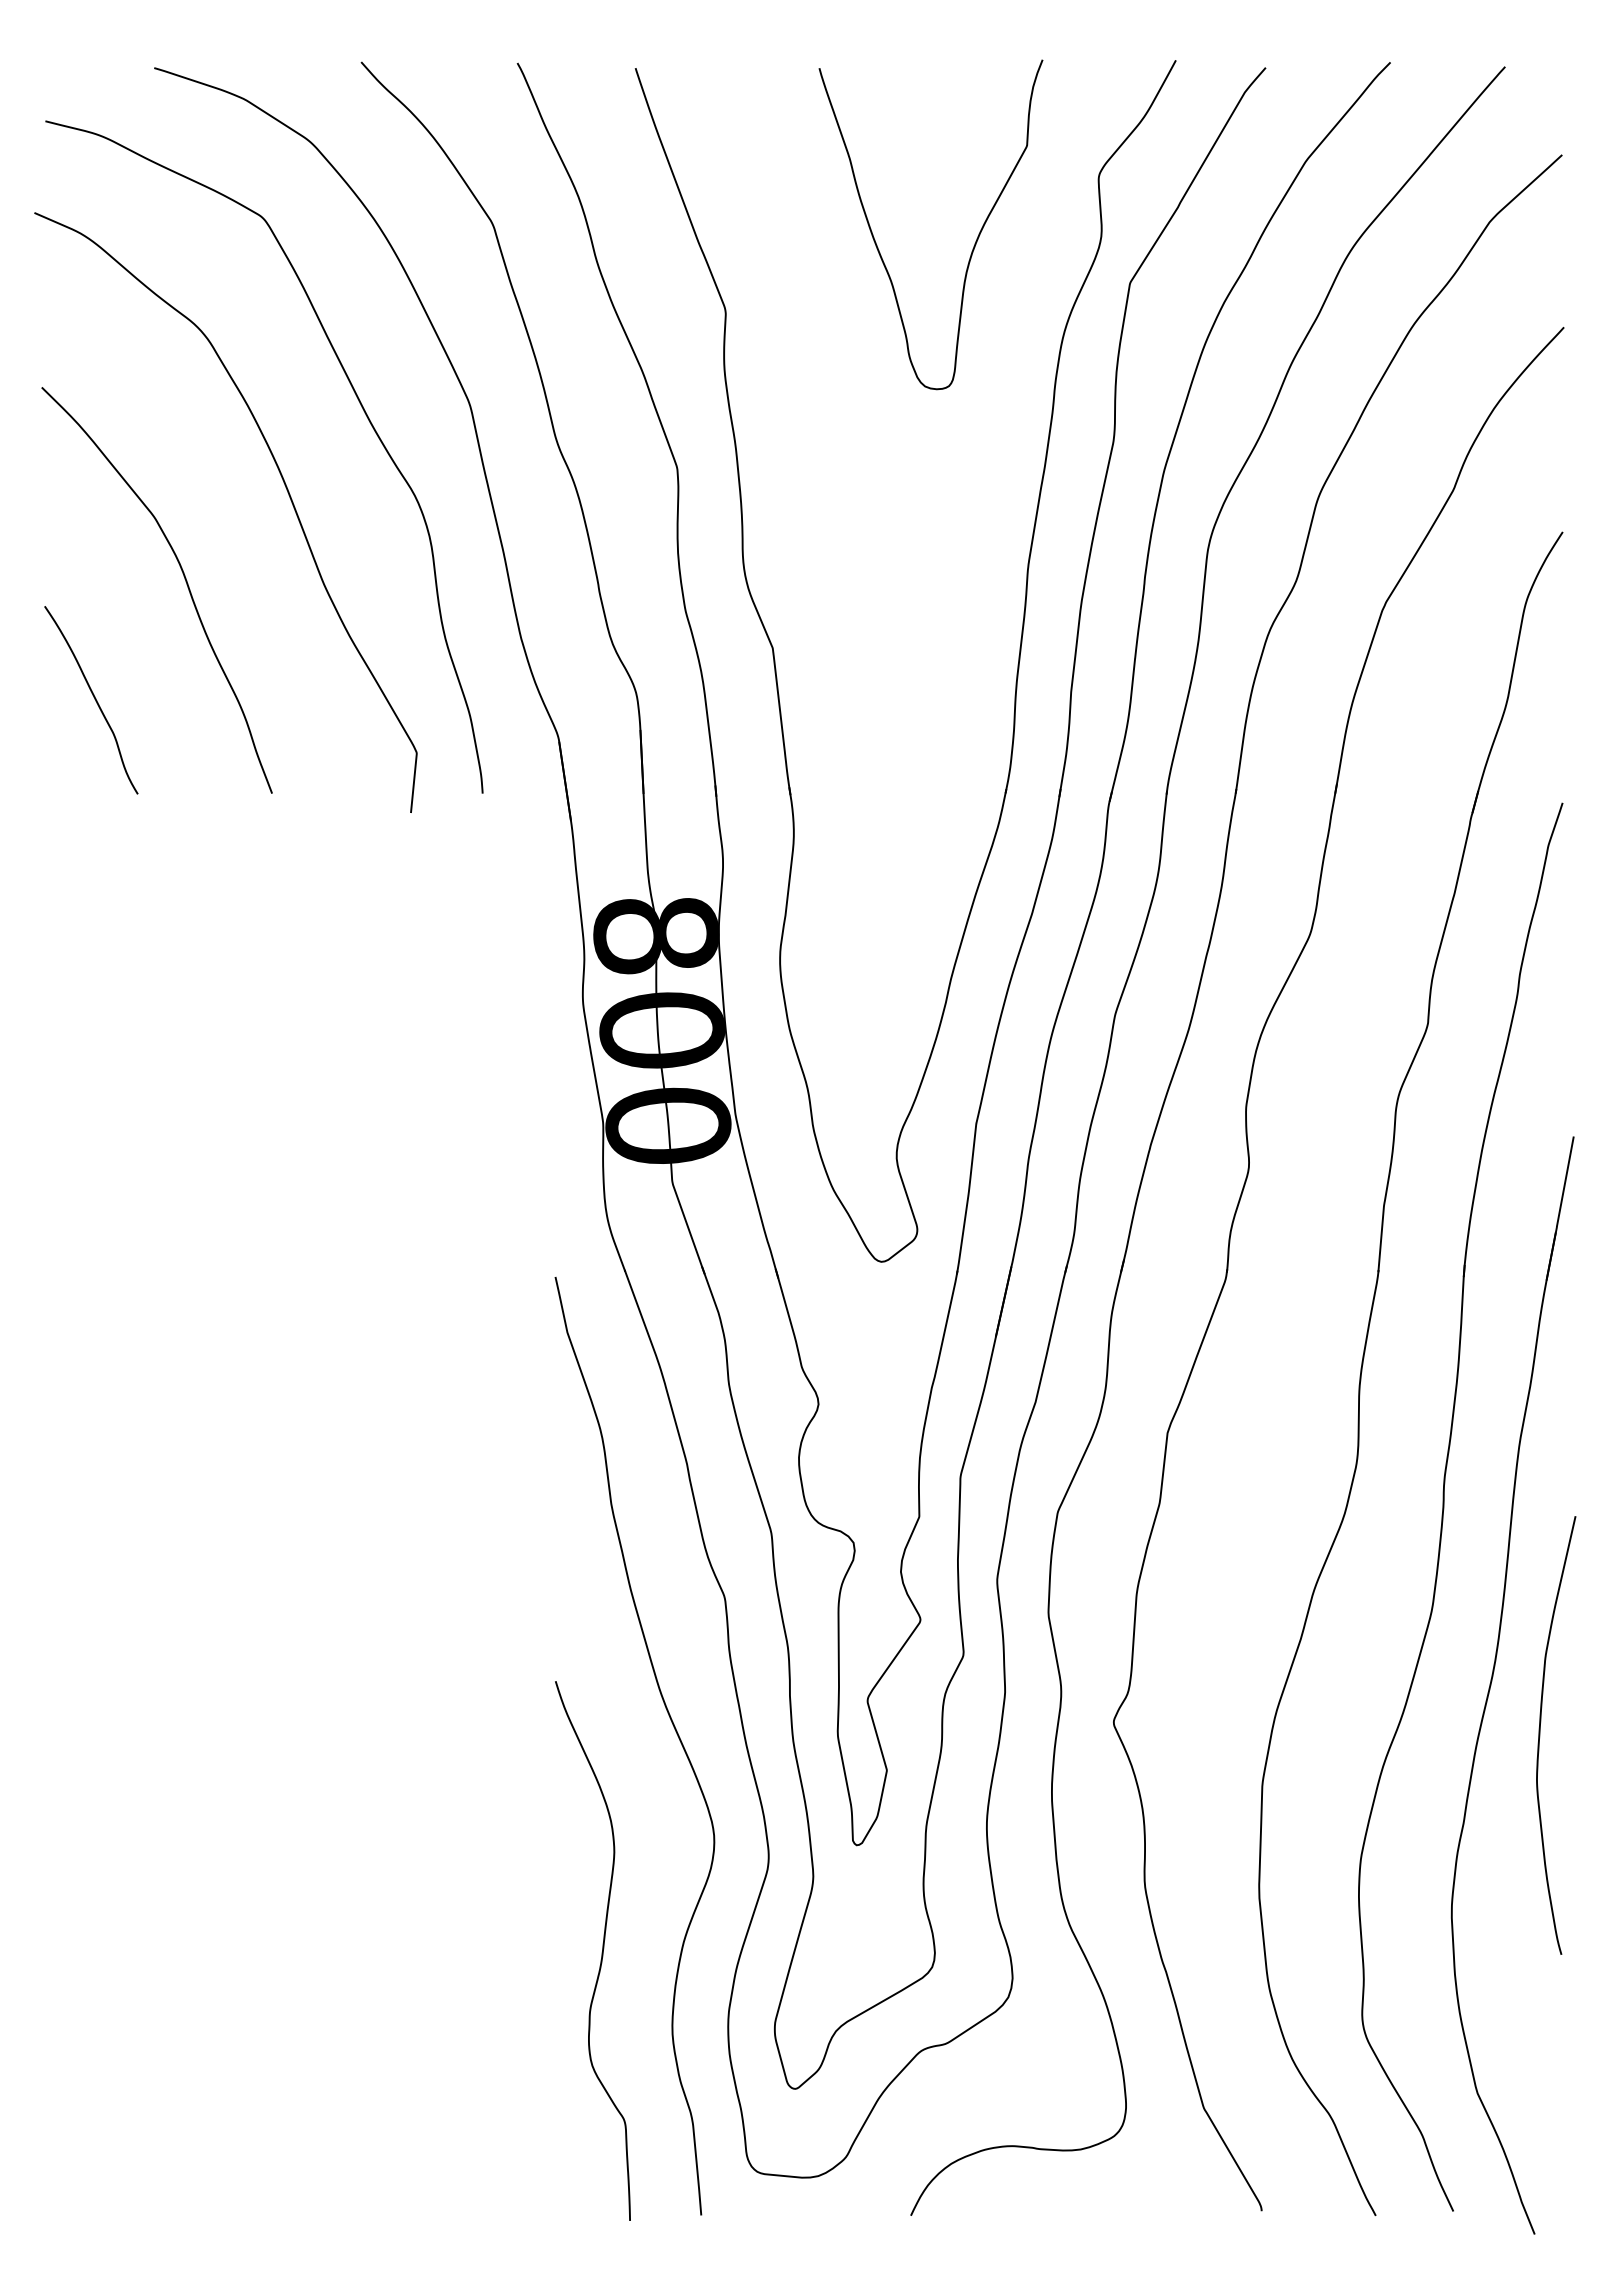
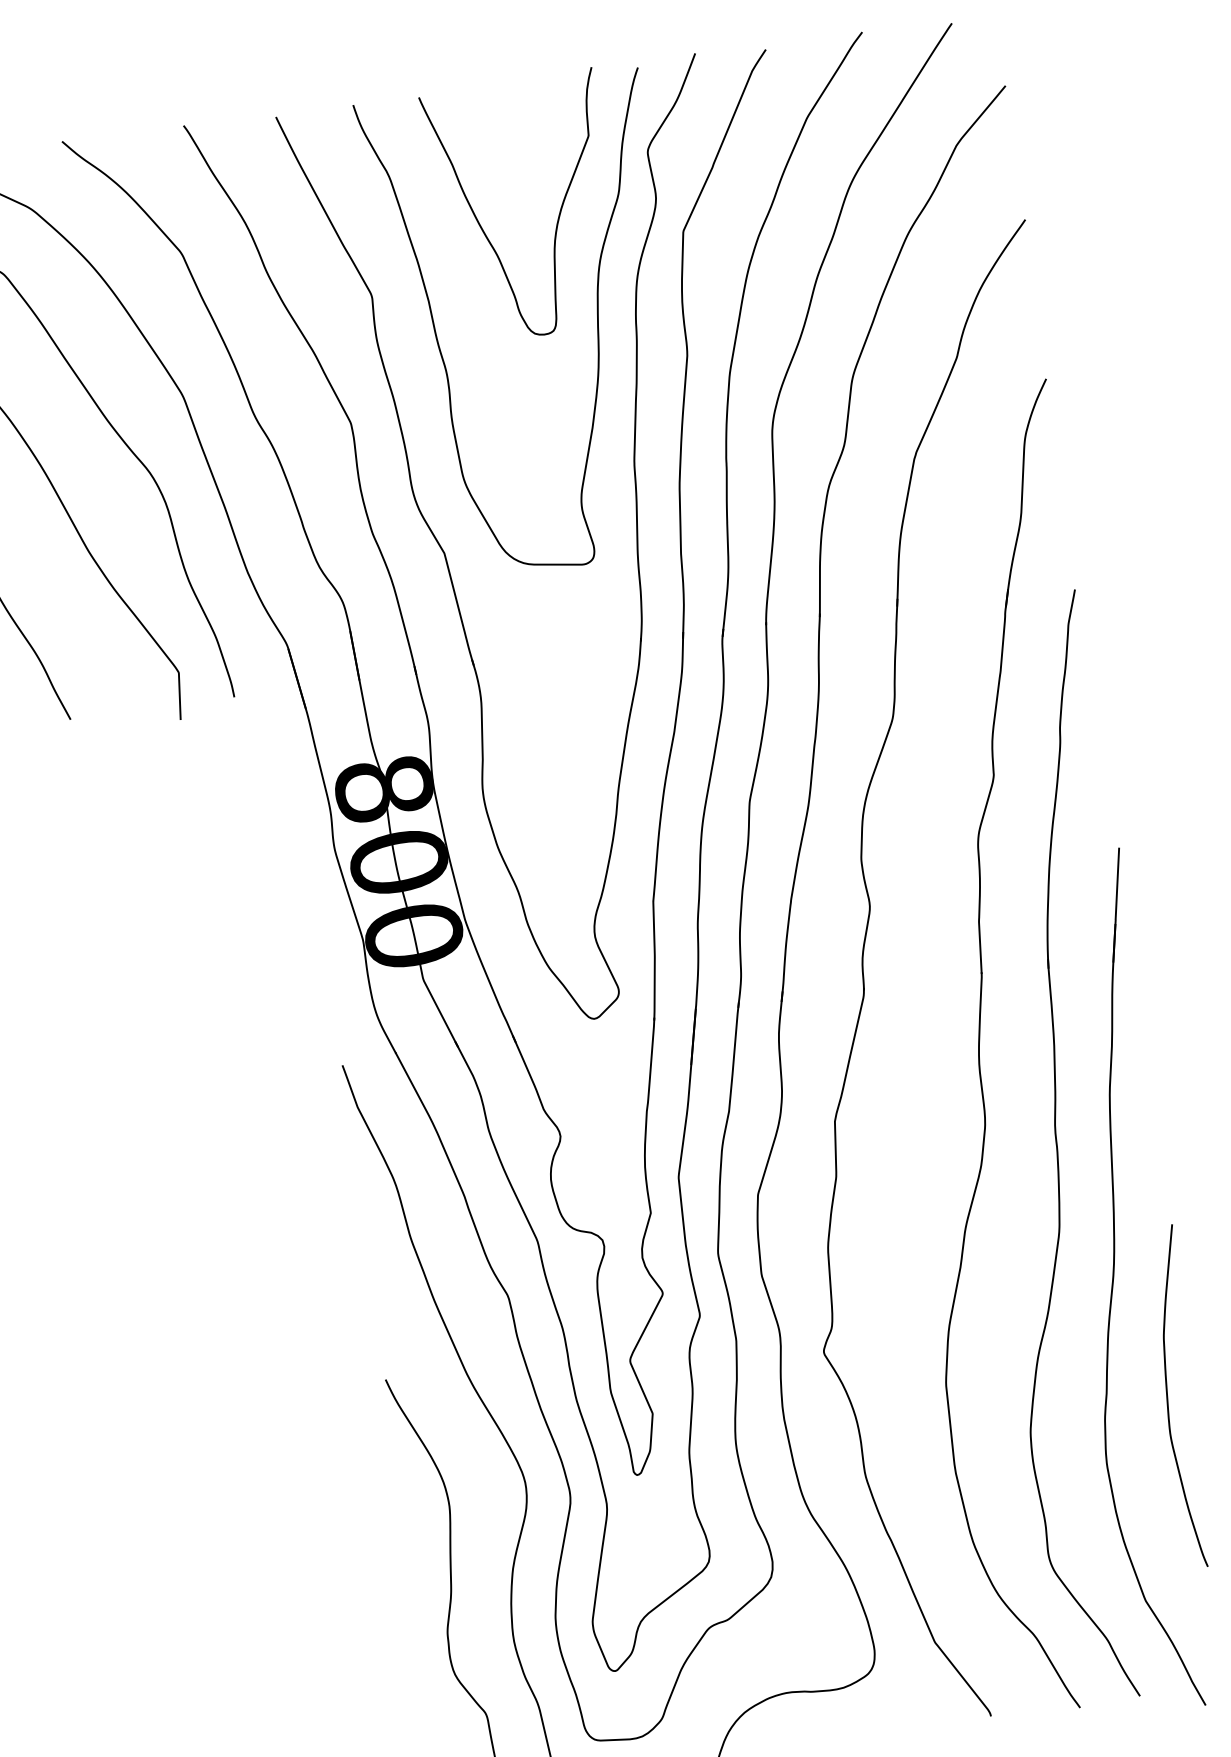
curve: (1004, 390) -> (597, 328), added
curve: (1540, 1735) -> (1168, 1398), moved

